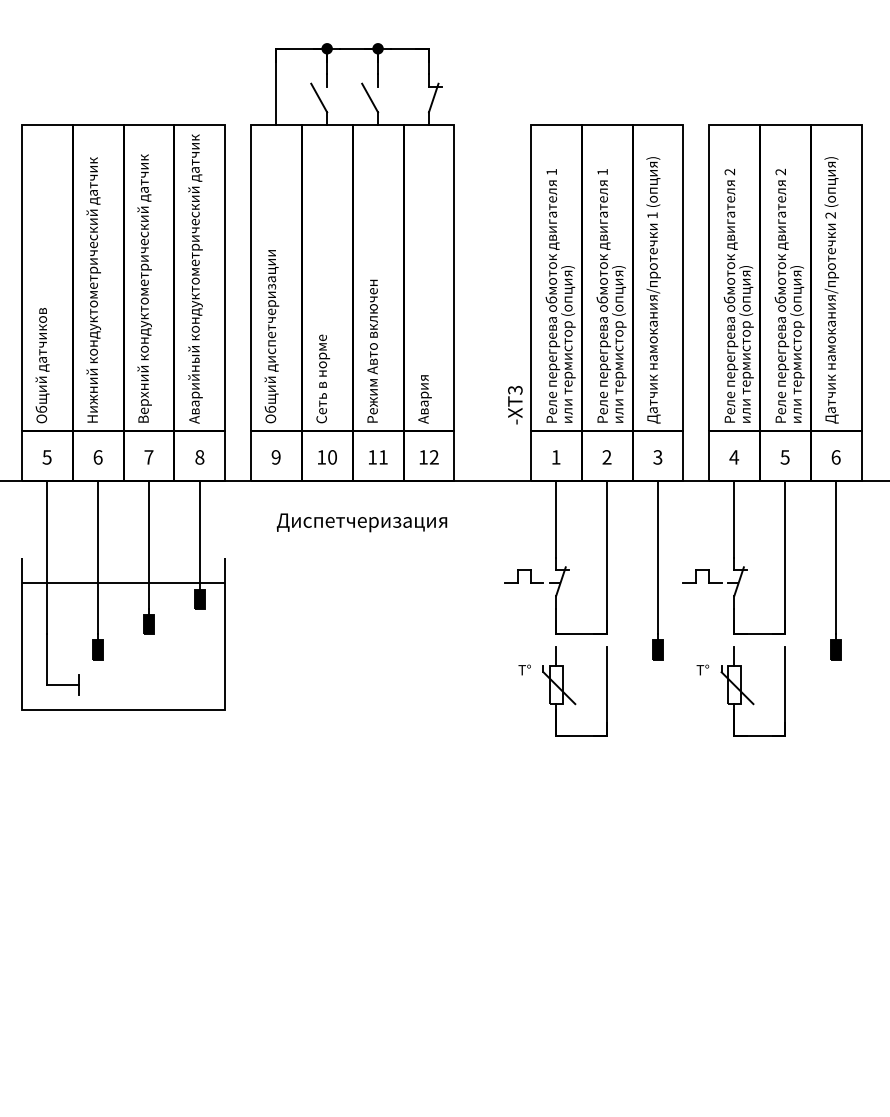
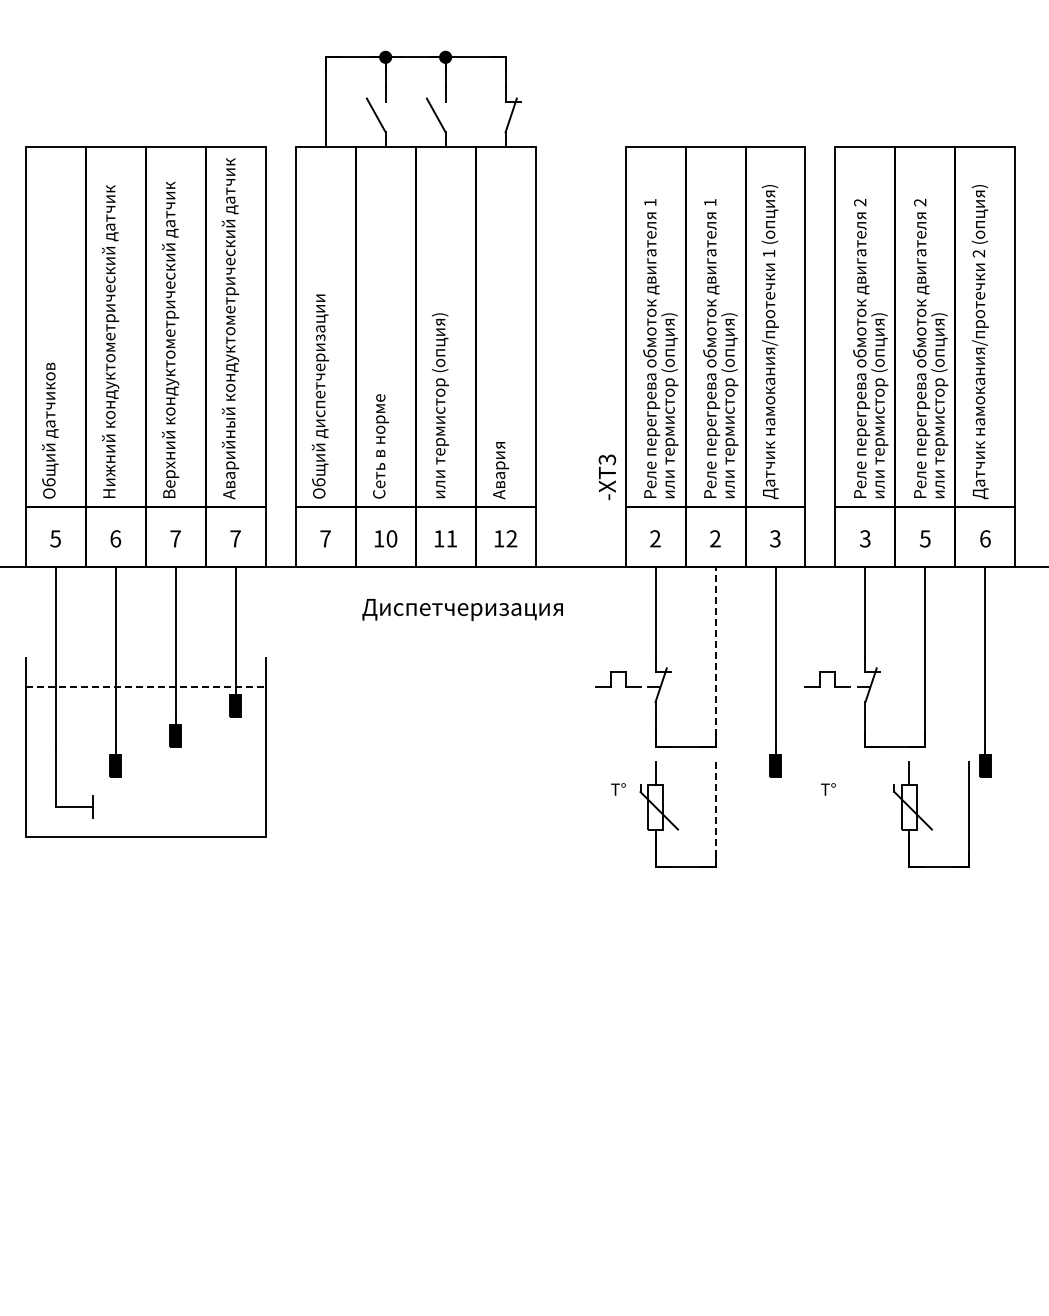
text: (373, 344) -> (440, 405), Режим Авто включен -> или термистор (опция)
text: (199, 457) -> (235, 538), 8 -> 7
text: (276, 457) -> (325, 538), 9 -> 7
text: (556, 457) -> (655, 538), 1 -> 2
text: (734, 457) -> (865, 538), 4 -> 3
text: (361, 523) -> (462, 610), moved
line: (607, 558) -> (715, 657), solid -> dashed
line: (123, 583) -> (145, 687), solid -> dashed
line: (607, 692) -> (715, 815), solid -> dashed
part: (747, 696) -> (924, 820), moved

